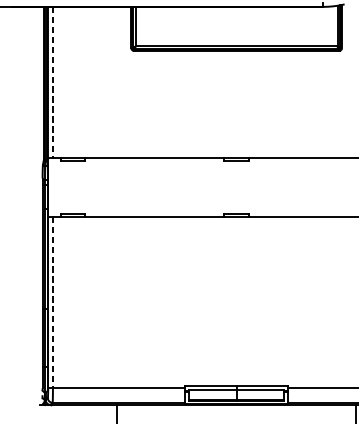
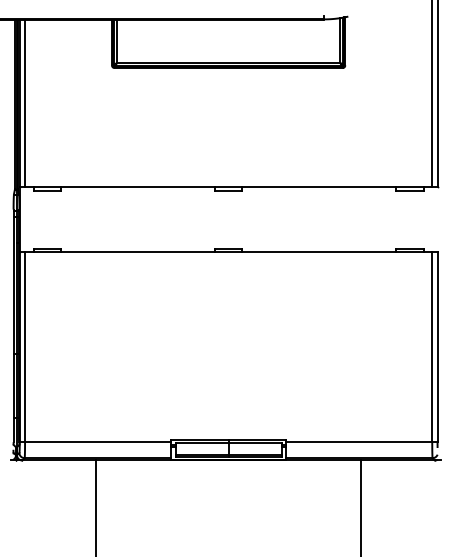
line: (53, 82) -> (25, 103), dashed -> solid
line: (53, 302) -> (25, 347), dashed -> solid

